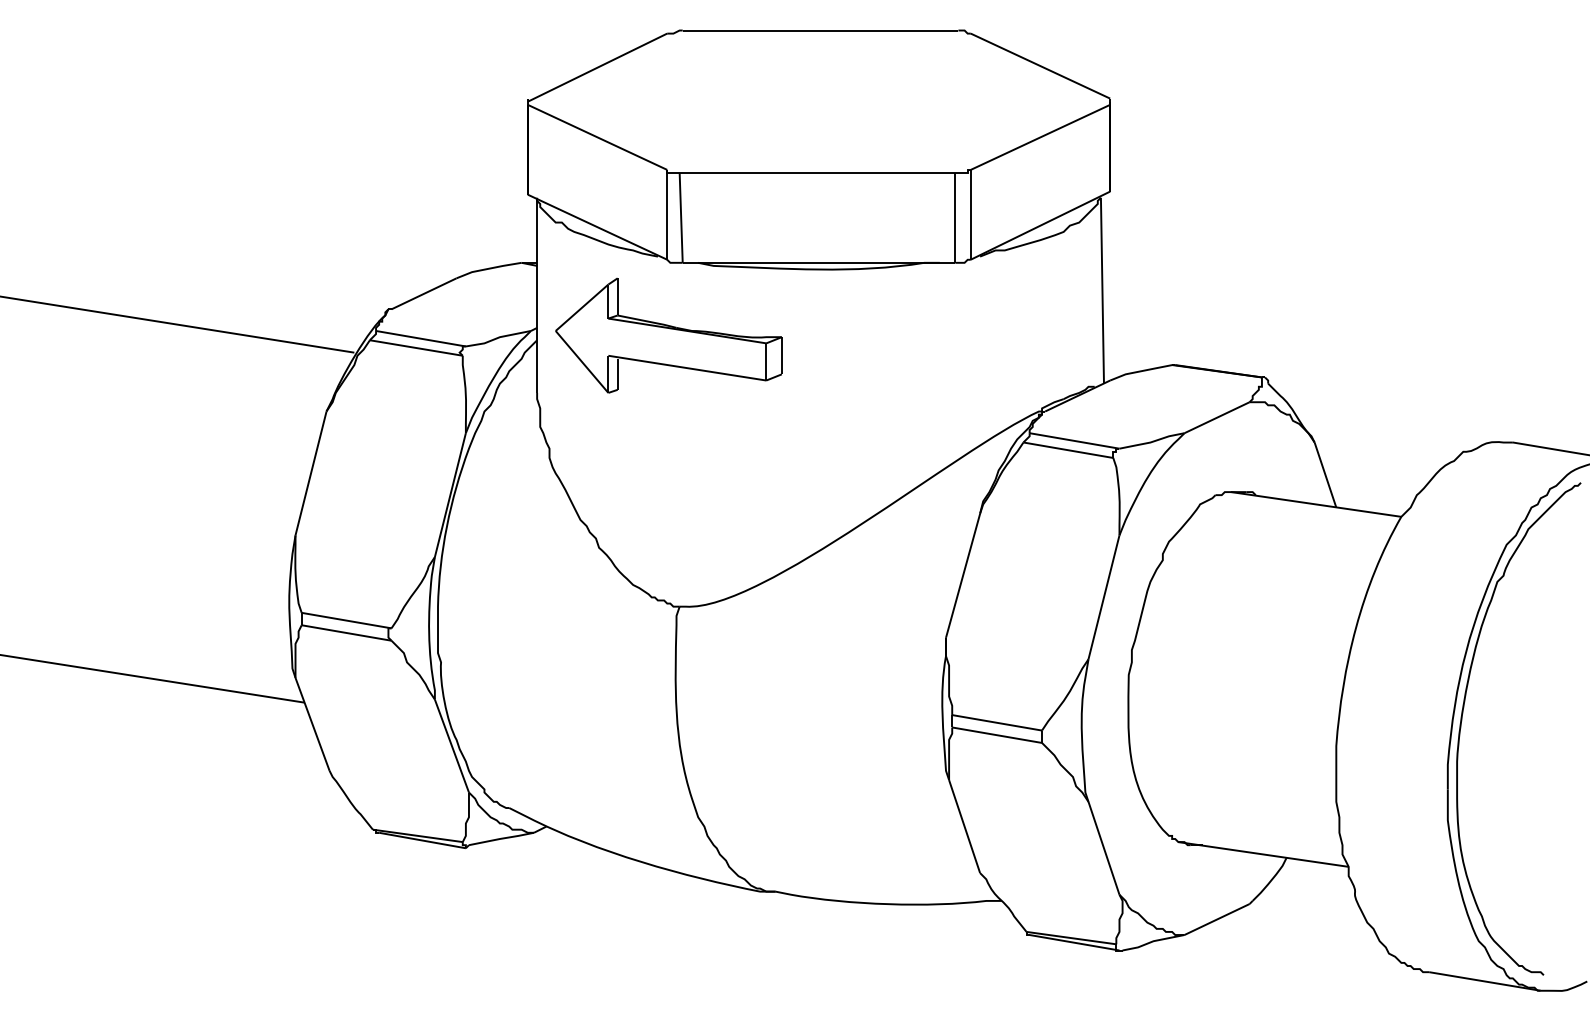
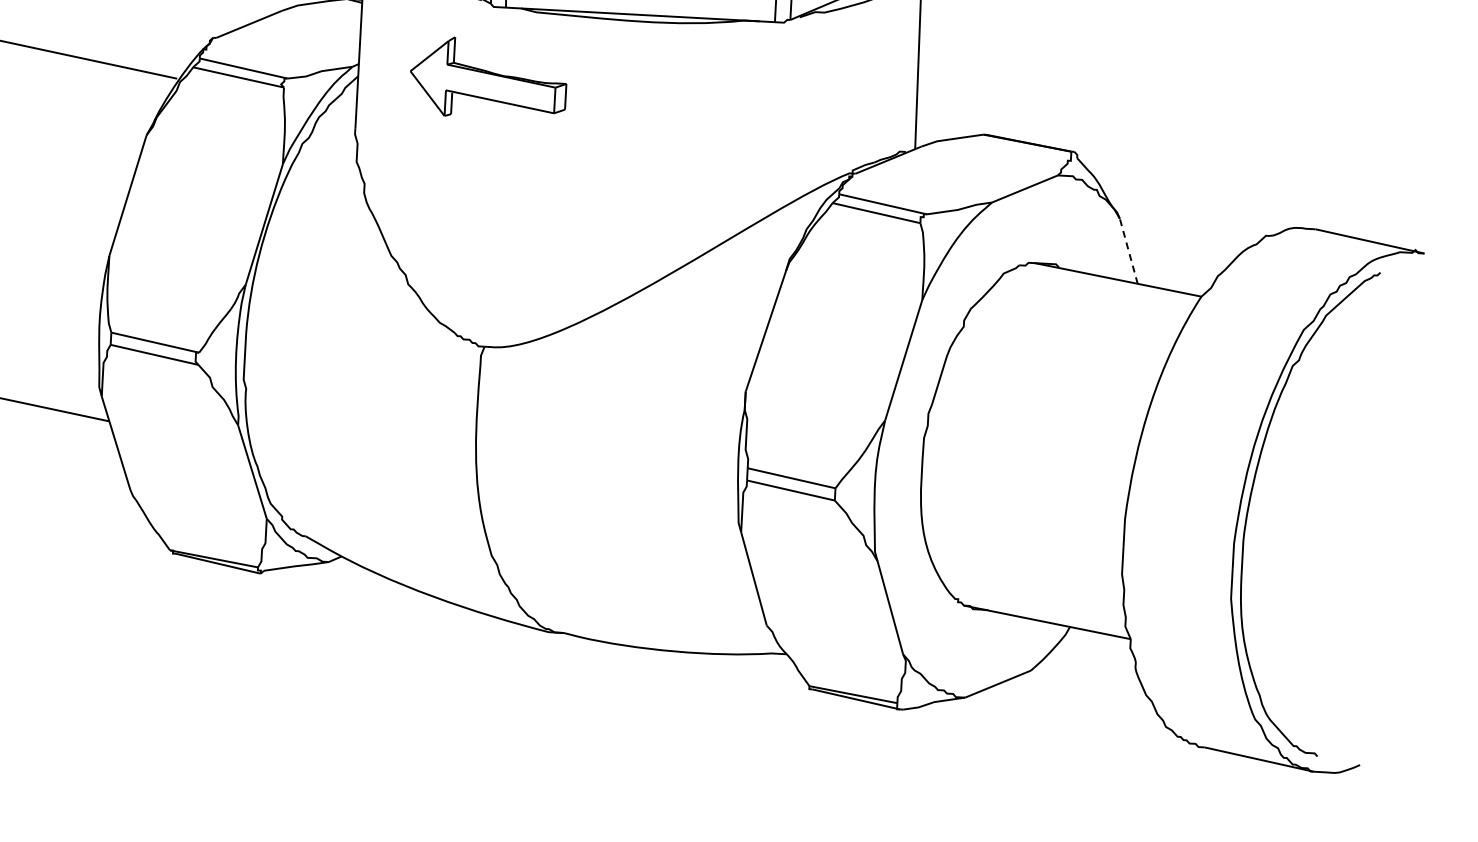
part: (668, 335) -> (488, 78), size x0.7
line: (1325, 474) -> (1128, 250), solid -> dashed

